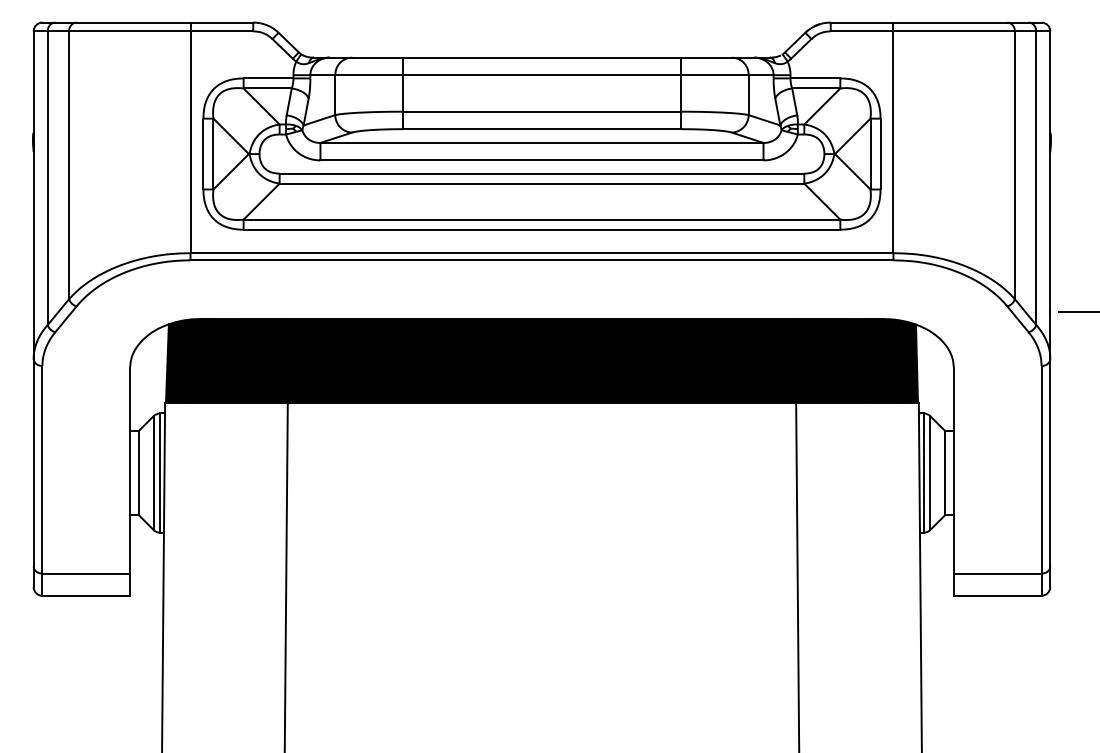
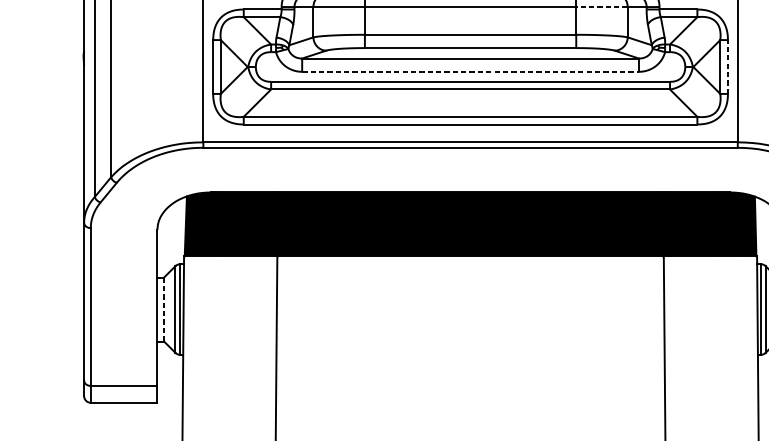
line: (714, 75) -> (601, 7), solid -> dashed
line: (880, 153) -> (727, 66), solid -> dashed
line: (541, 160) -> (470, 71), solid -> dashed
line: (138, 473) -> (163, 309), solid -> dashed

